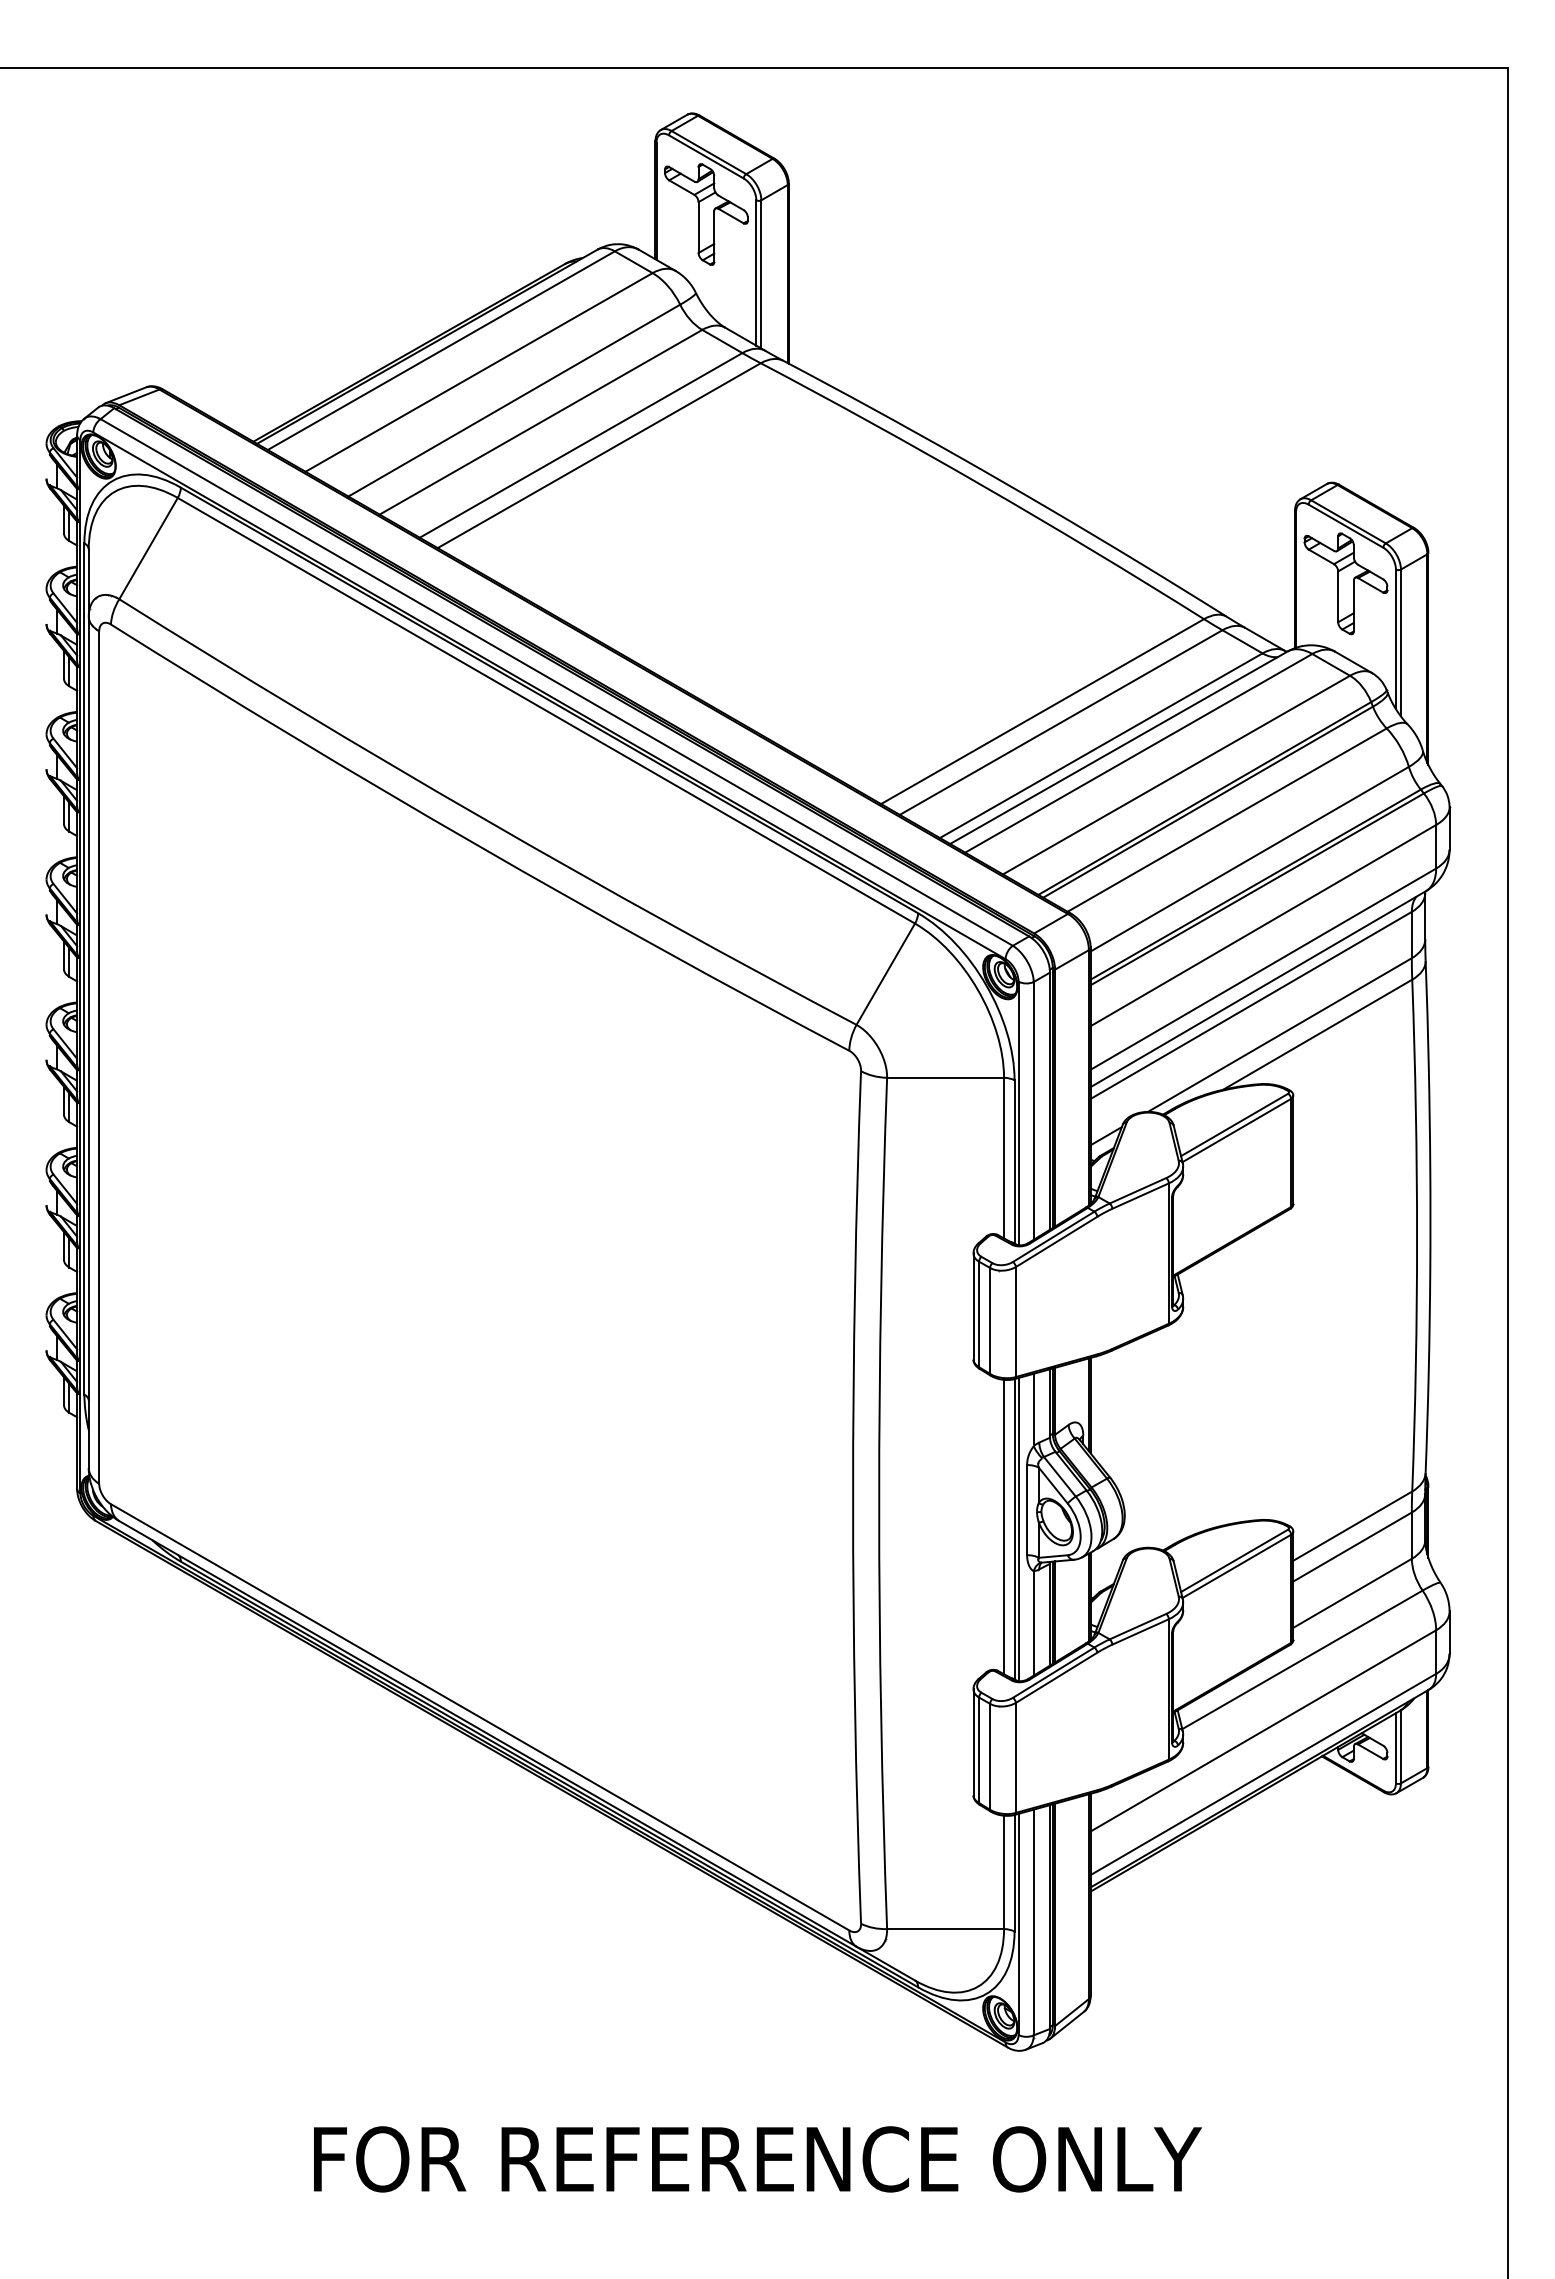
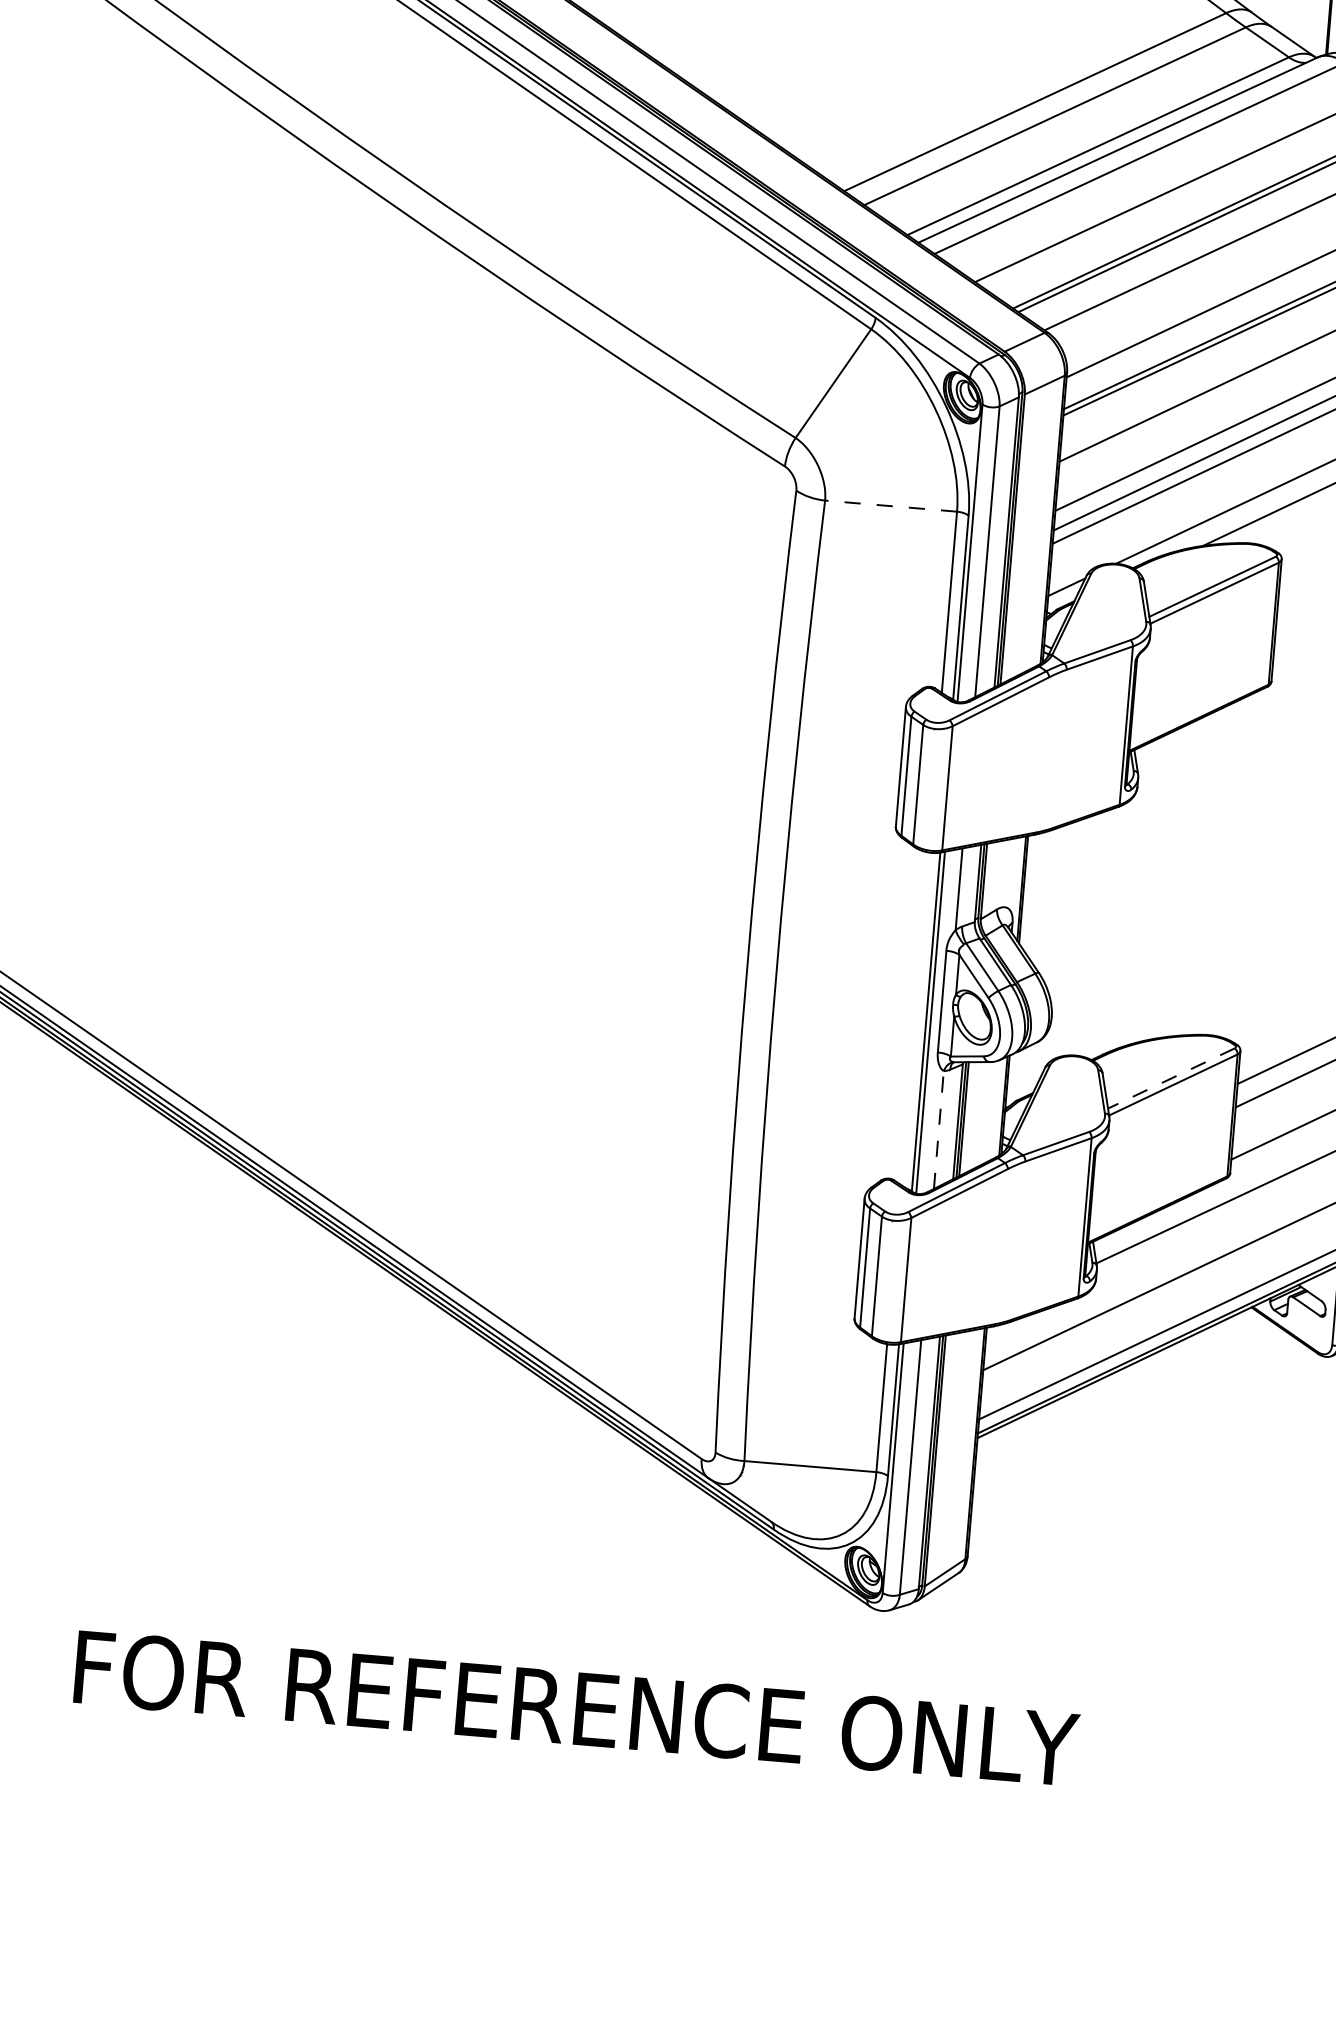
line: (945, 1077) -> (891, 505), solid -> dashed
line: (1004, 1526) -> (915, 1017), removed
line: (1234, 1560) -> (1171, 1078), solid -> dashed
line: (1033, 1622) -> (938, 1129), solid -> dashed

